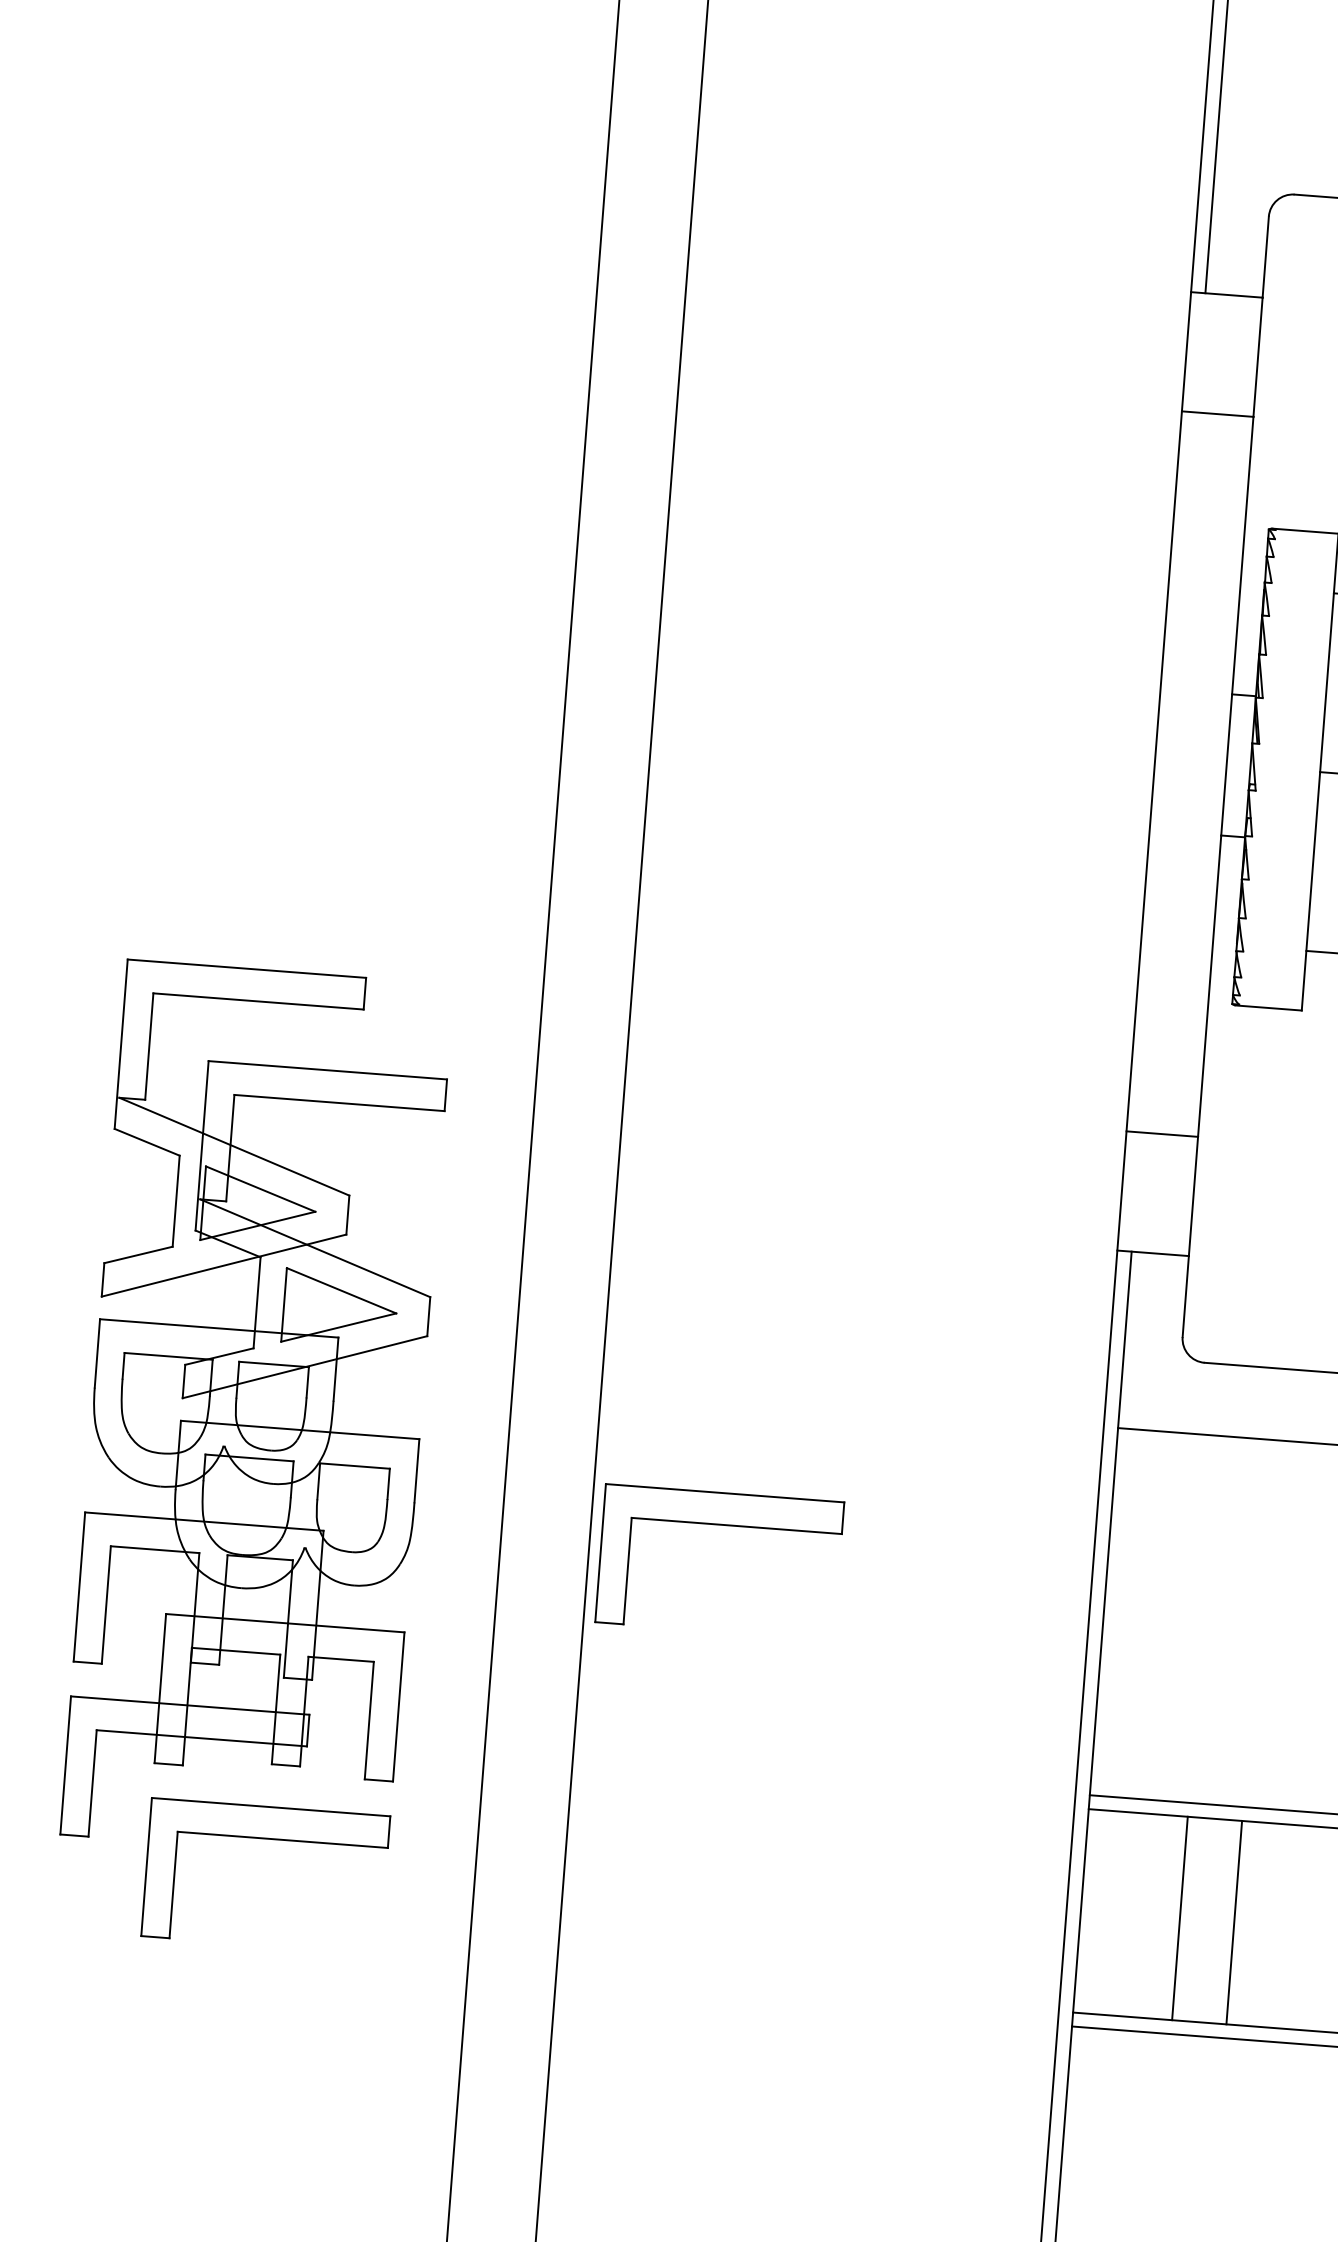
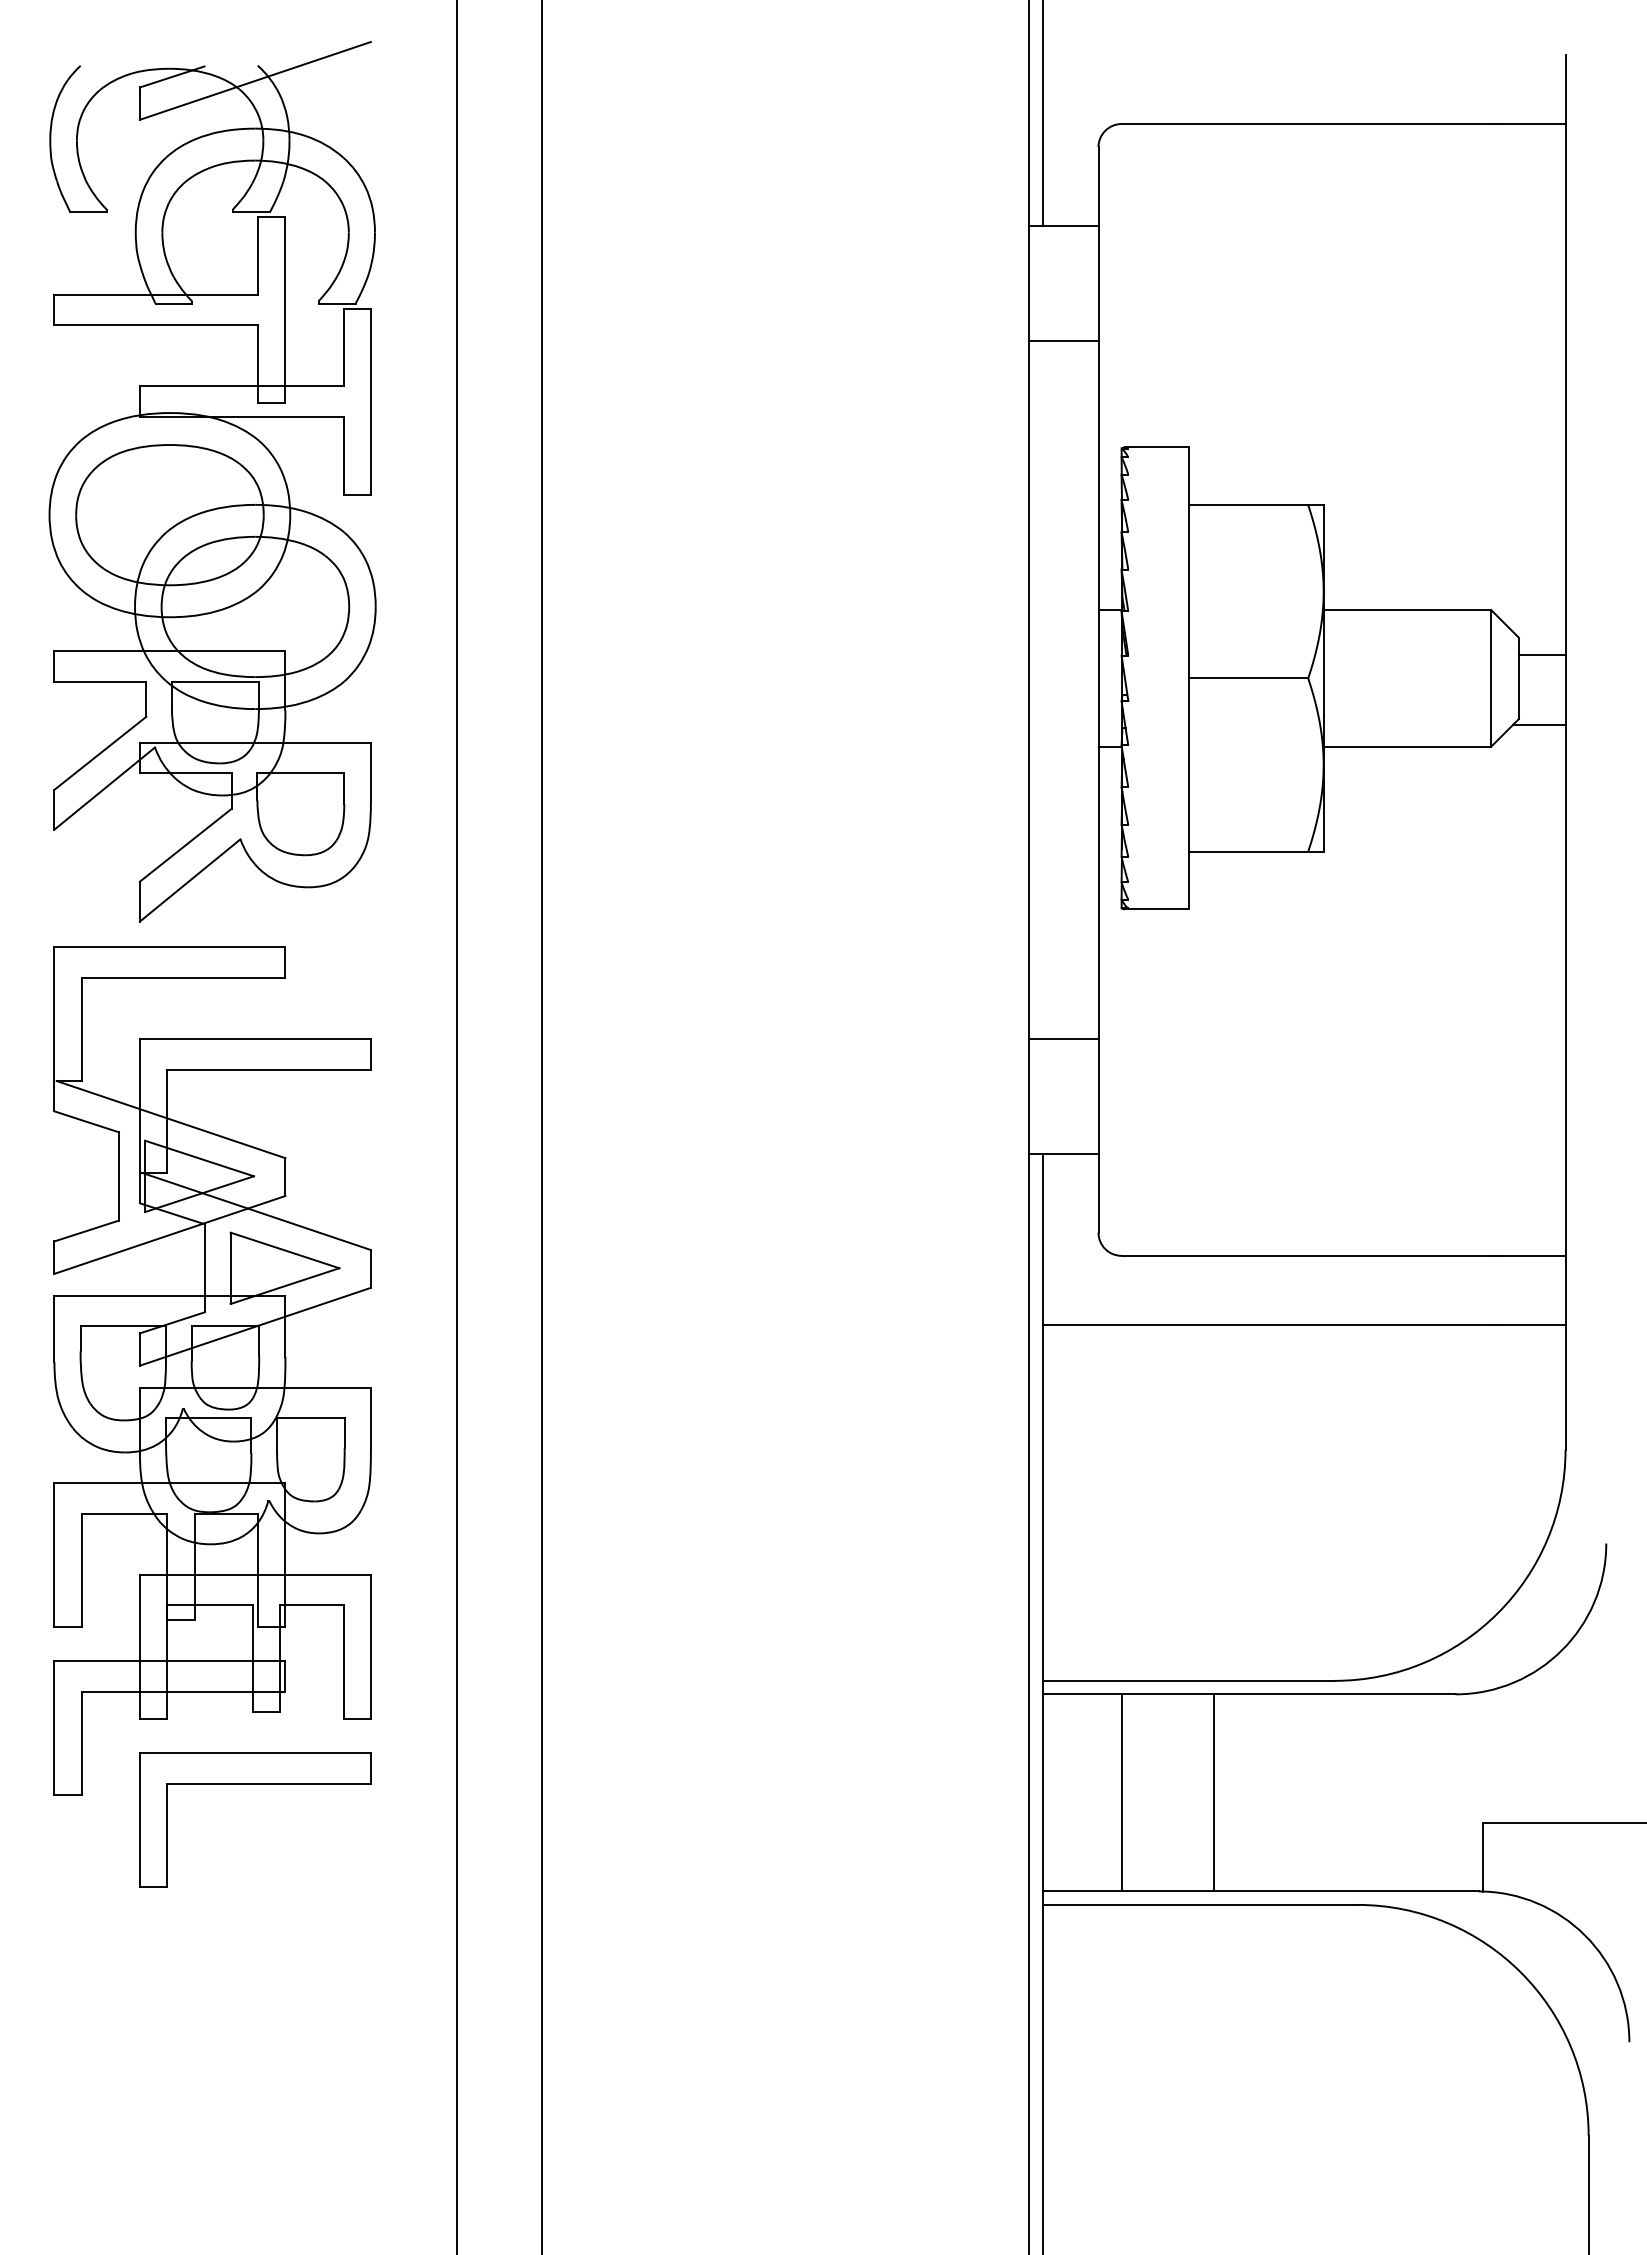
part: (327, 491) -> (212, 481), added
part: (722, 1525) -> (669, 1448), removed
line: (1179, 1918) -> (1213, 1792), moved
line: (1234, 1922) -> (1121, 1792), moved

